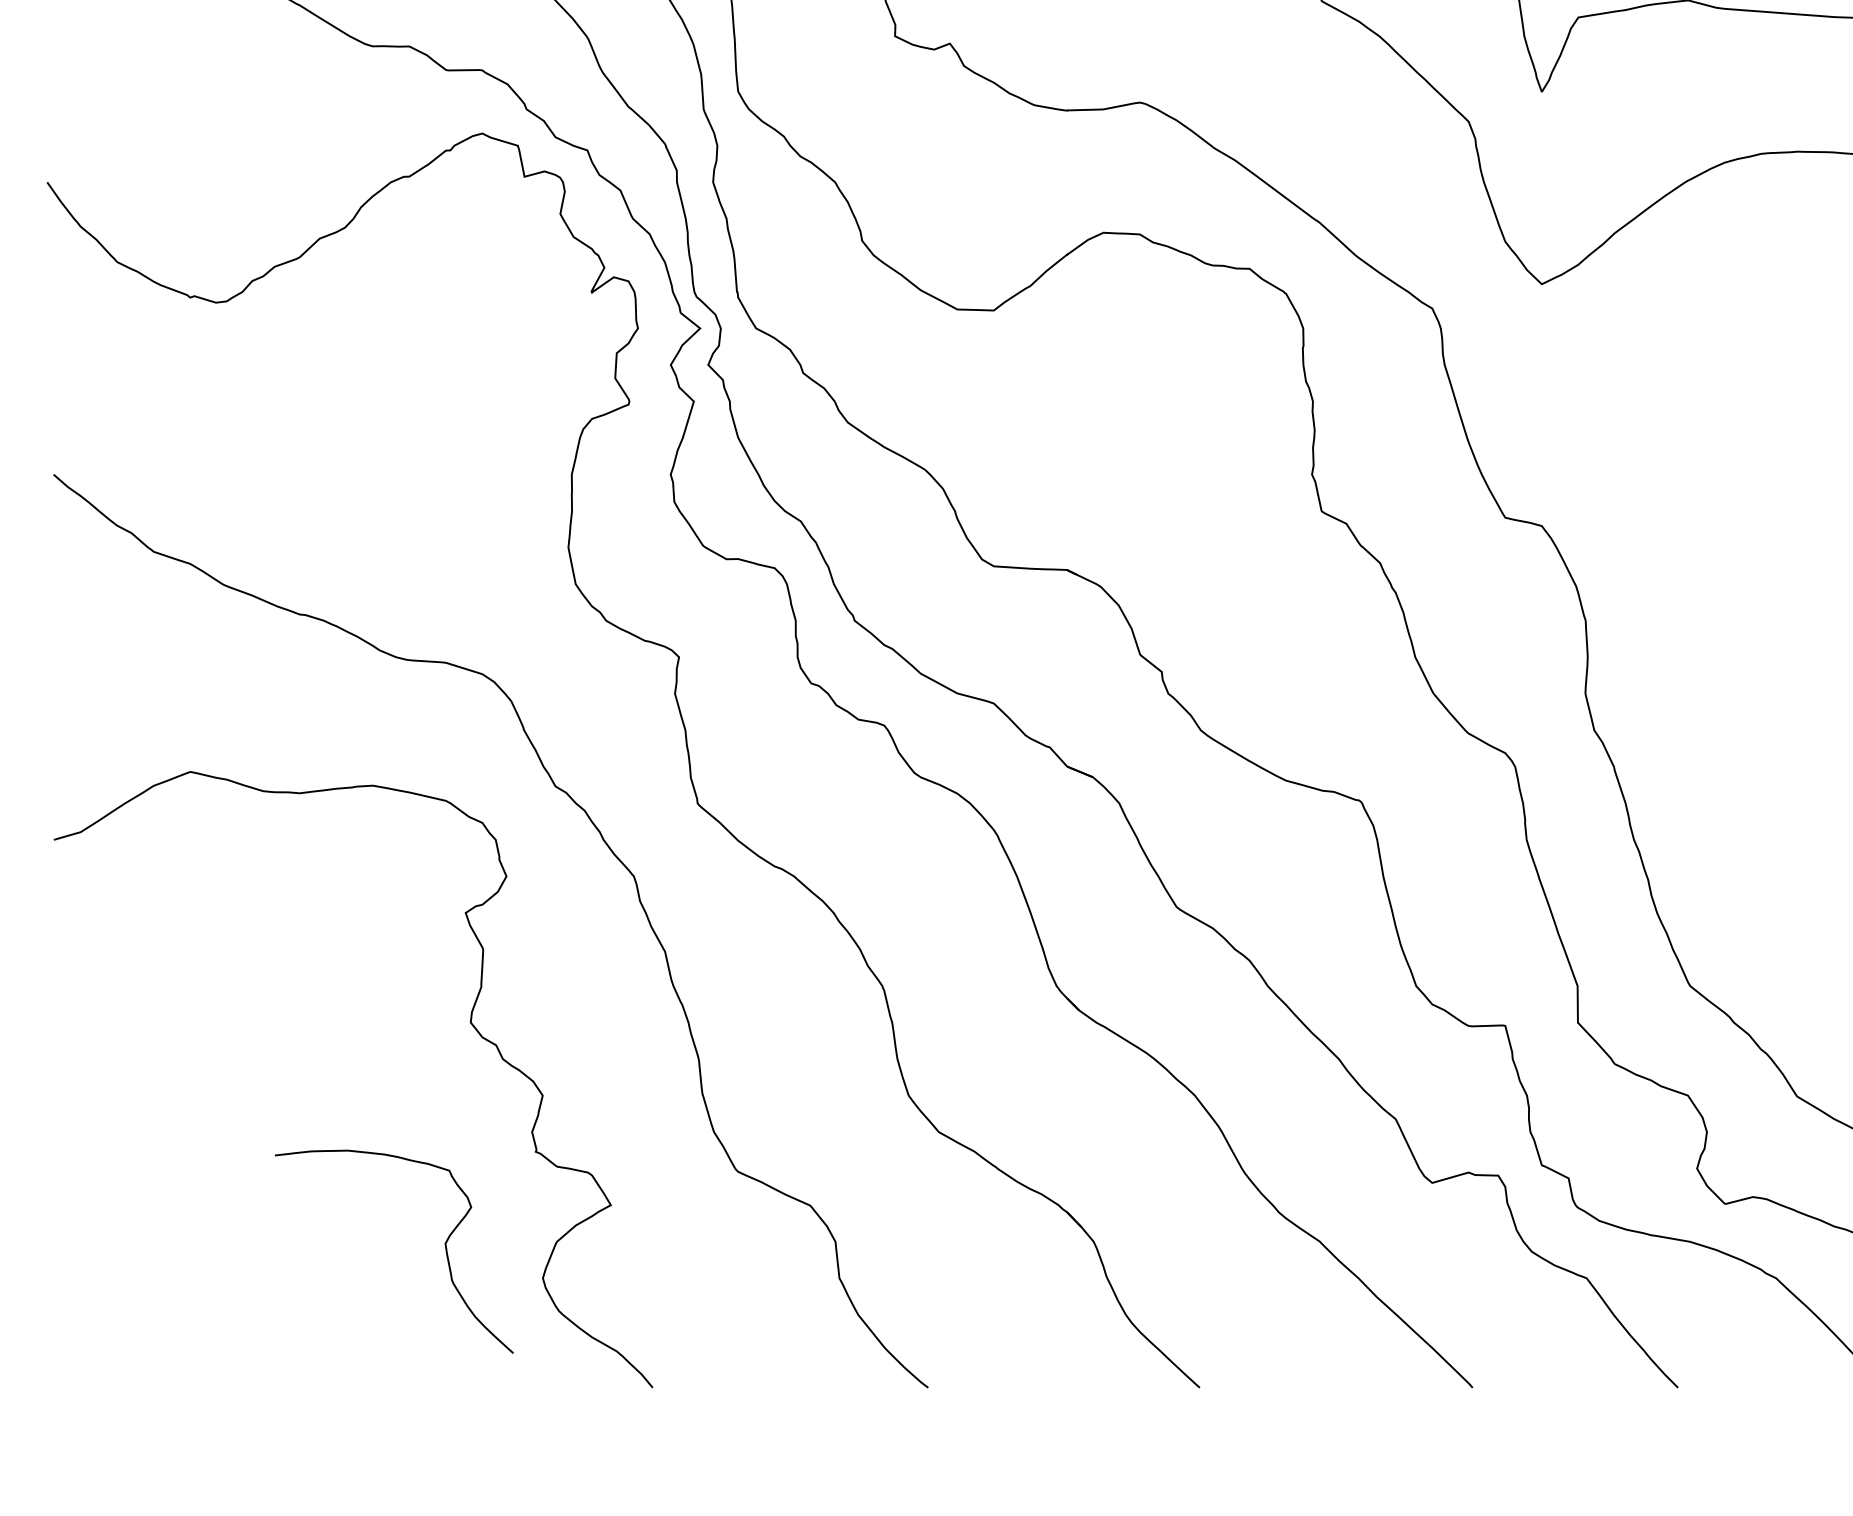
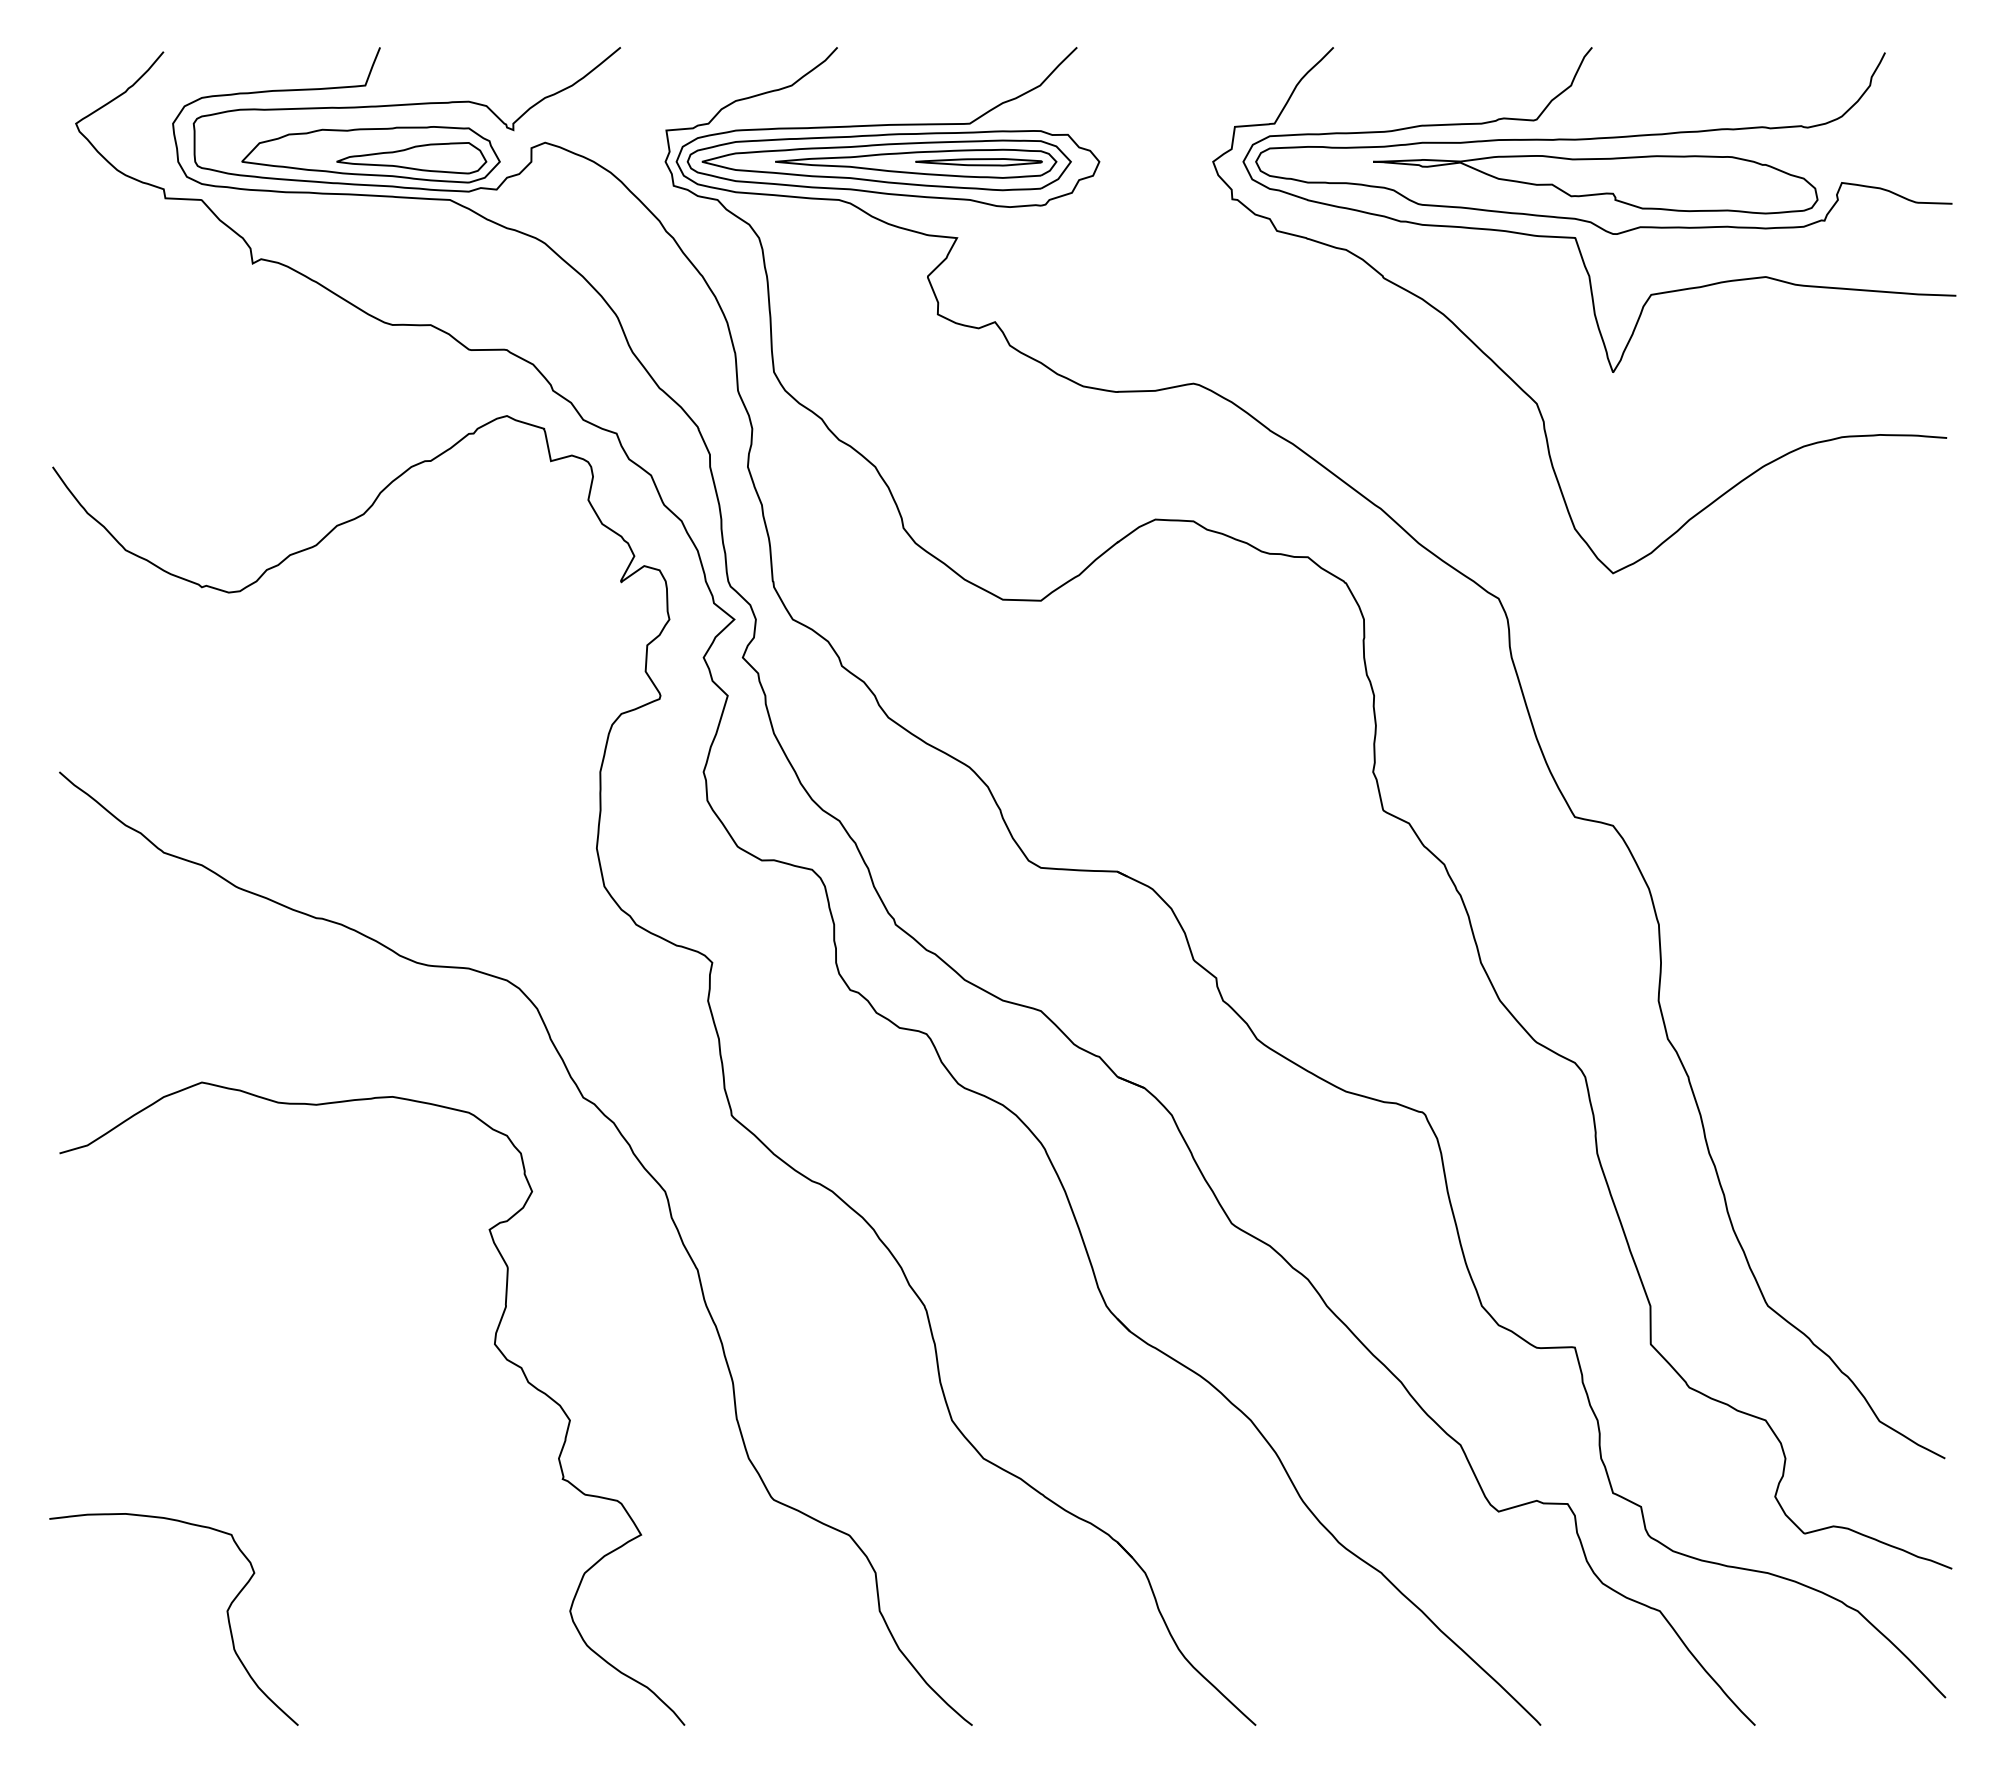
curve: (444, 1246) -> (226, 1613), moved

